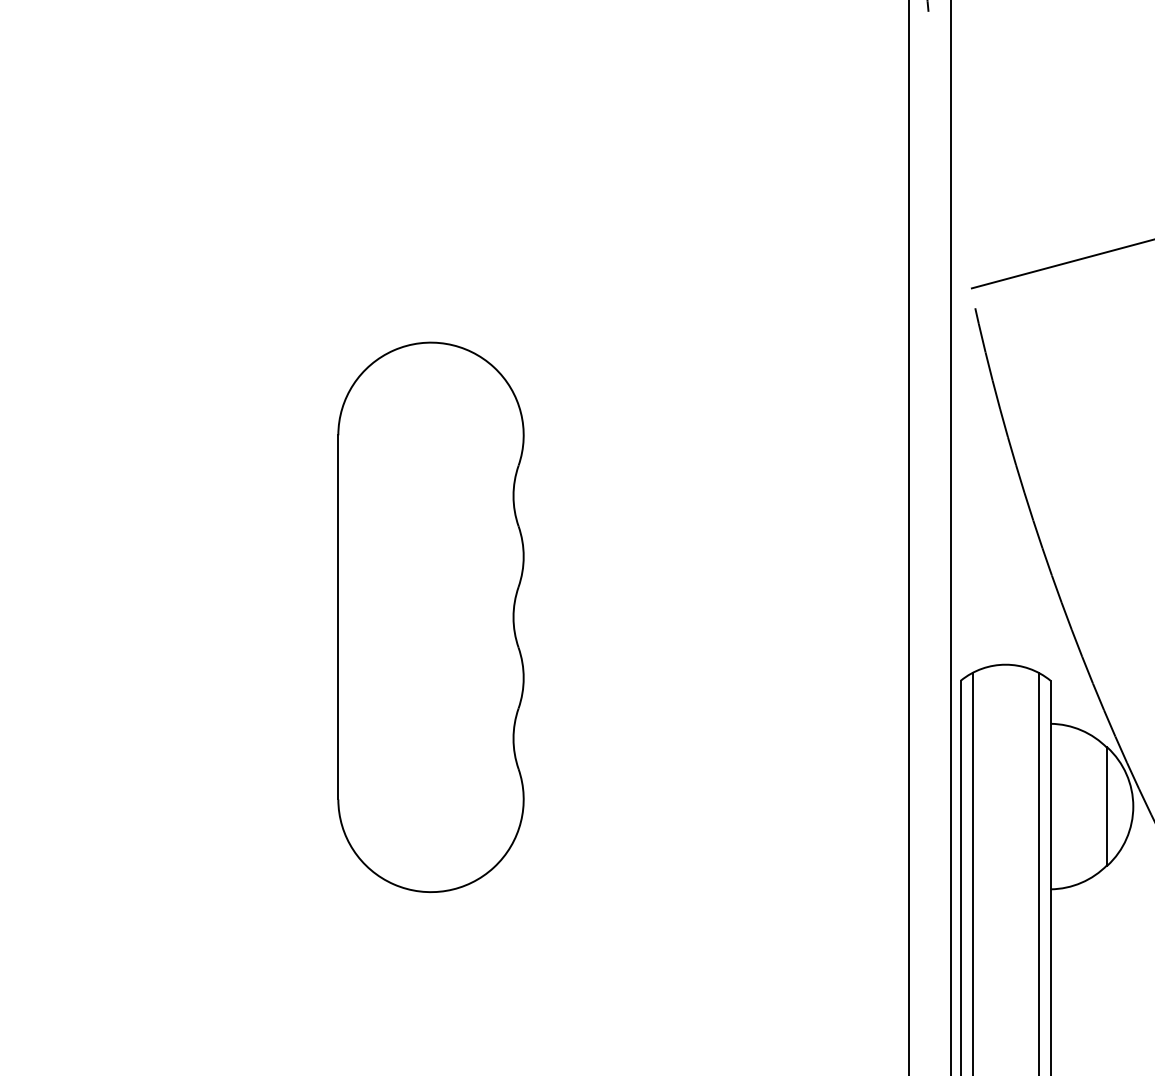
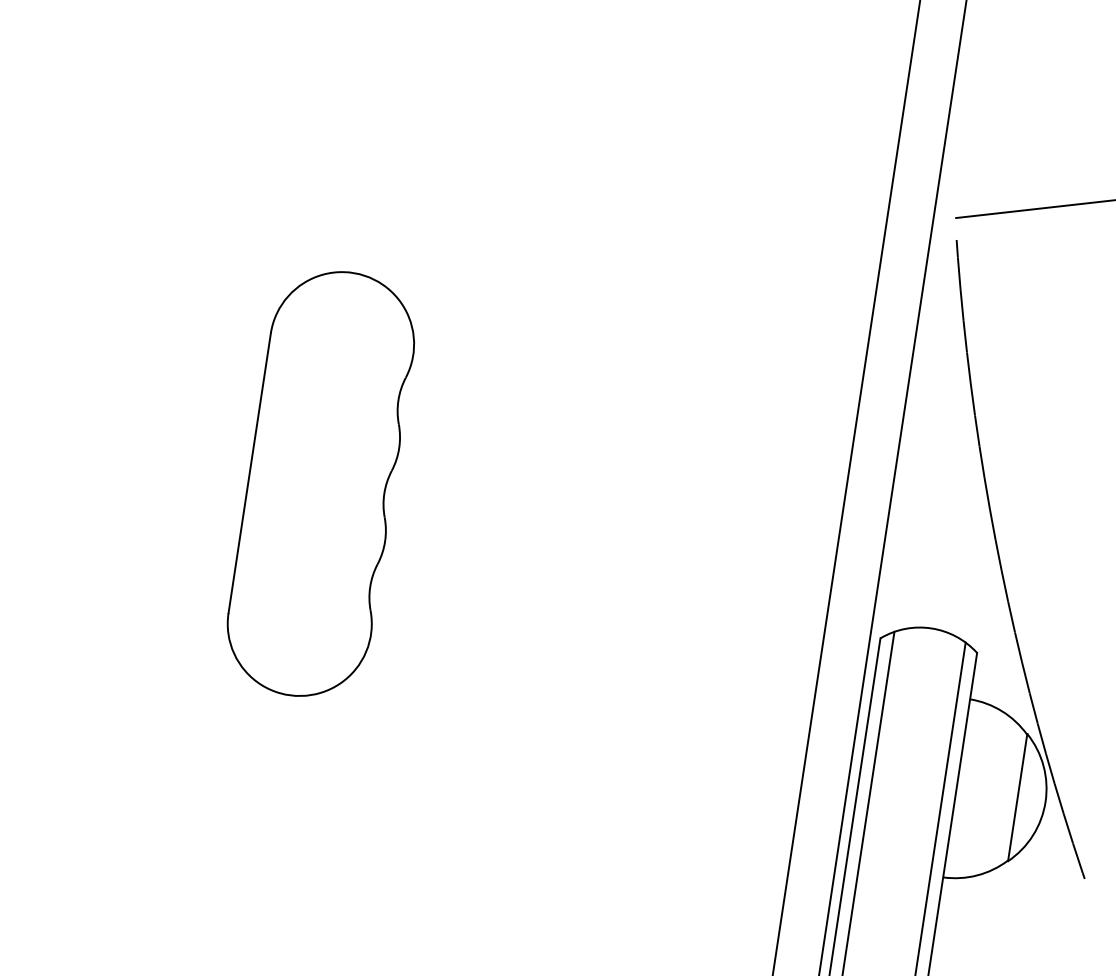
part: (431, 617) -> (321, 484), size x0.71

